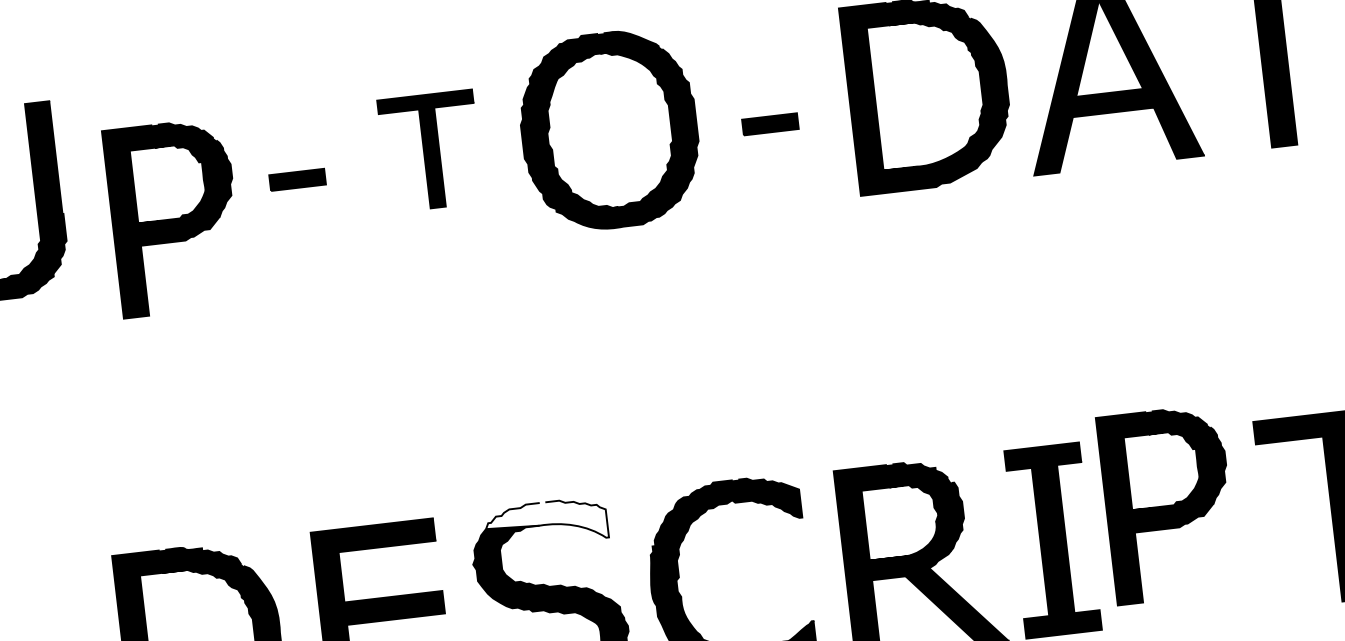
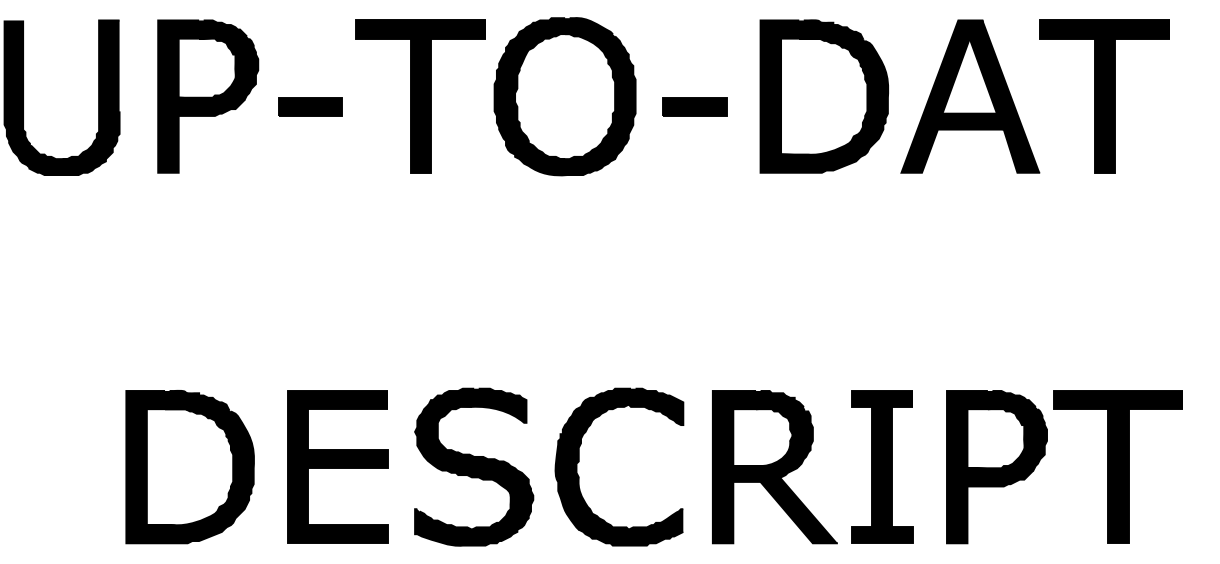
part: (770, 123) -> (694, 106), size x1.43
part: (431, 151) -> (420, 96), size x1.67
part: (297, 179) -> (310, 106), size x1.43
part: (174, 217) -> (208, 96), moved
part: (1167, 505) -> (996, 467), moved
fill: (546, 523) -> (477, 405), added

